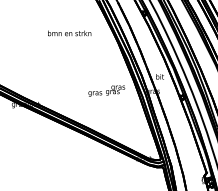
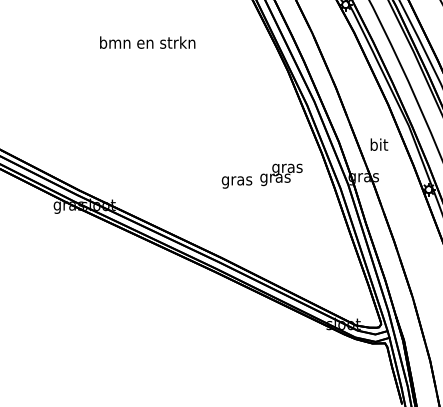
text: (69, 33) -> (147, 42), moved

